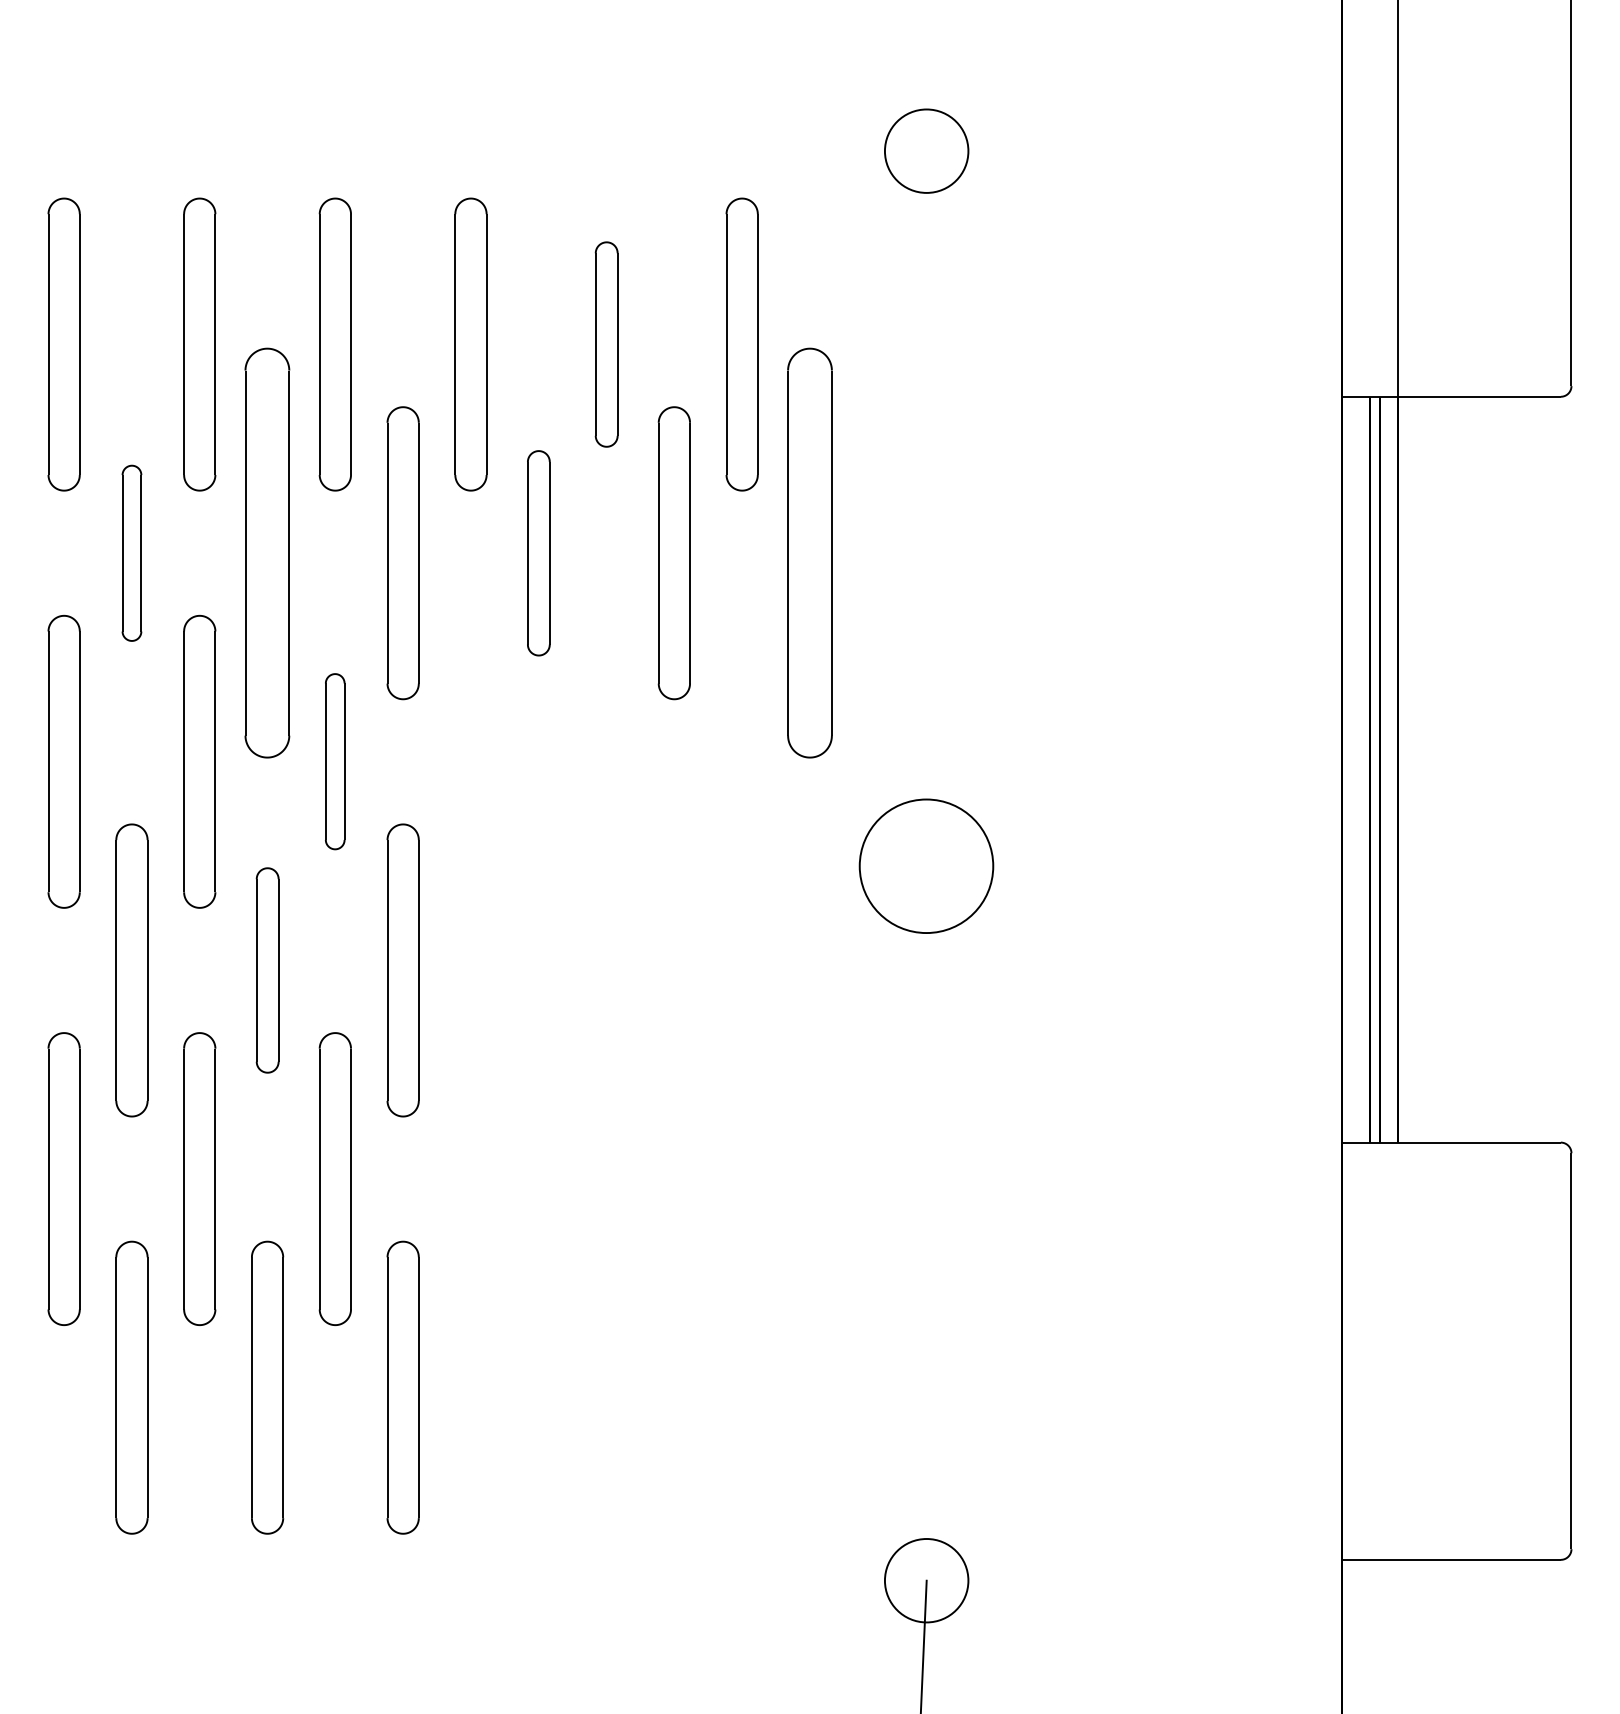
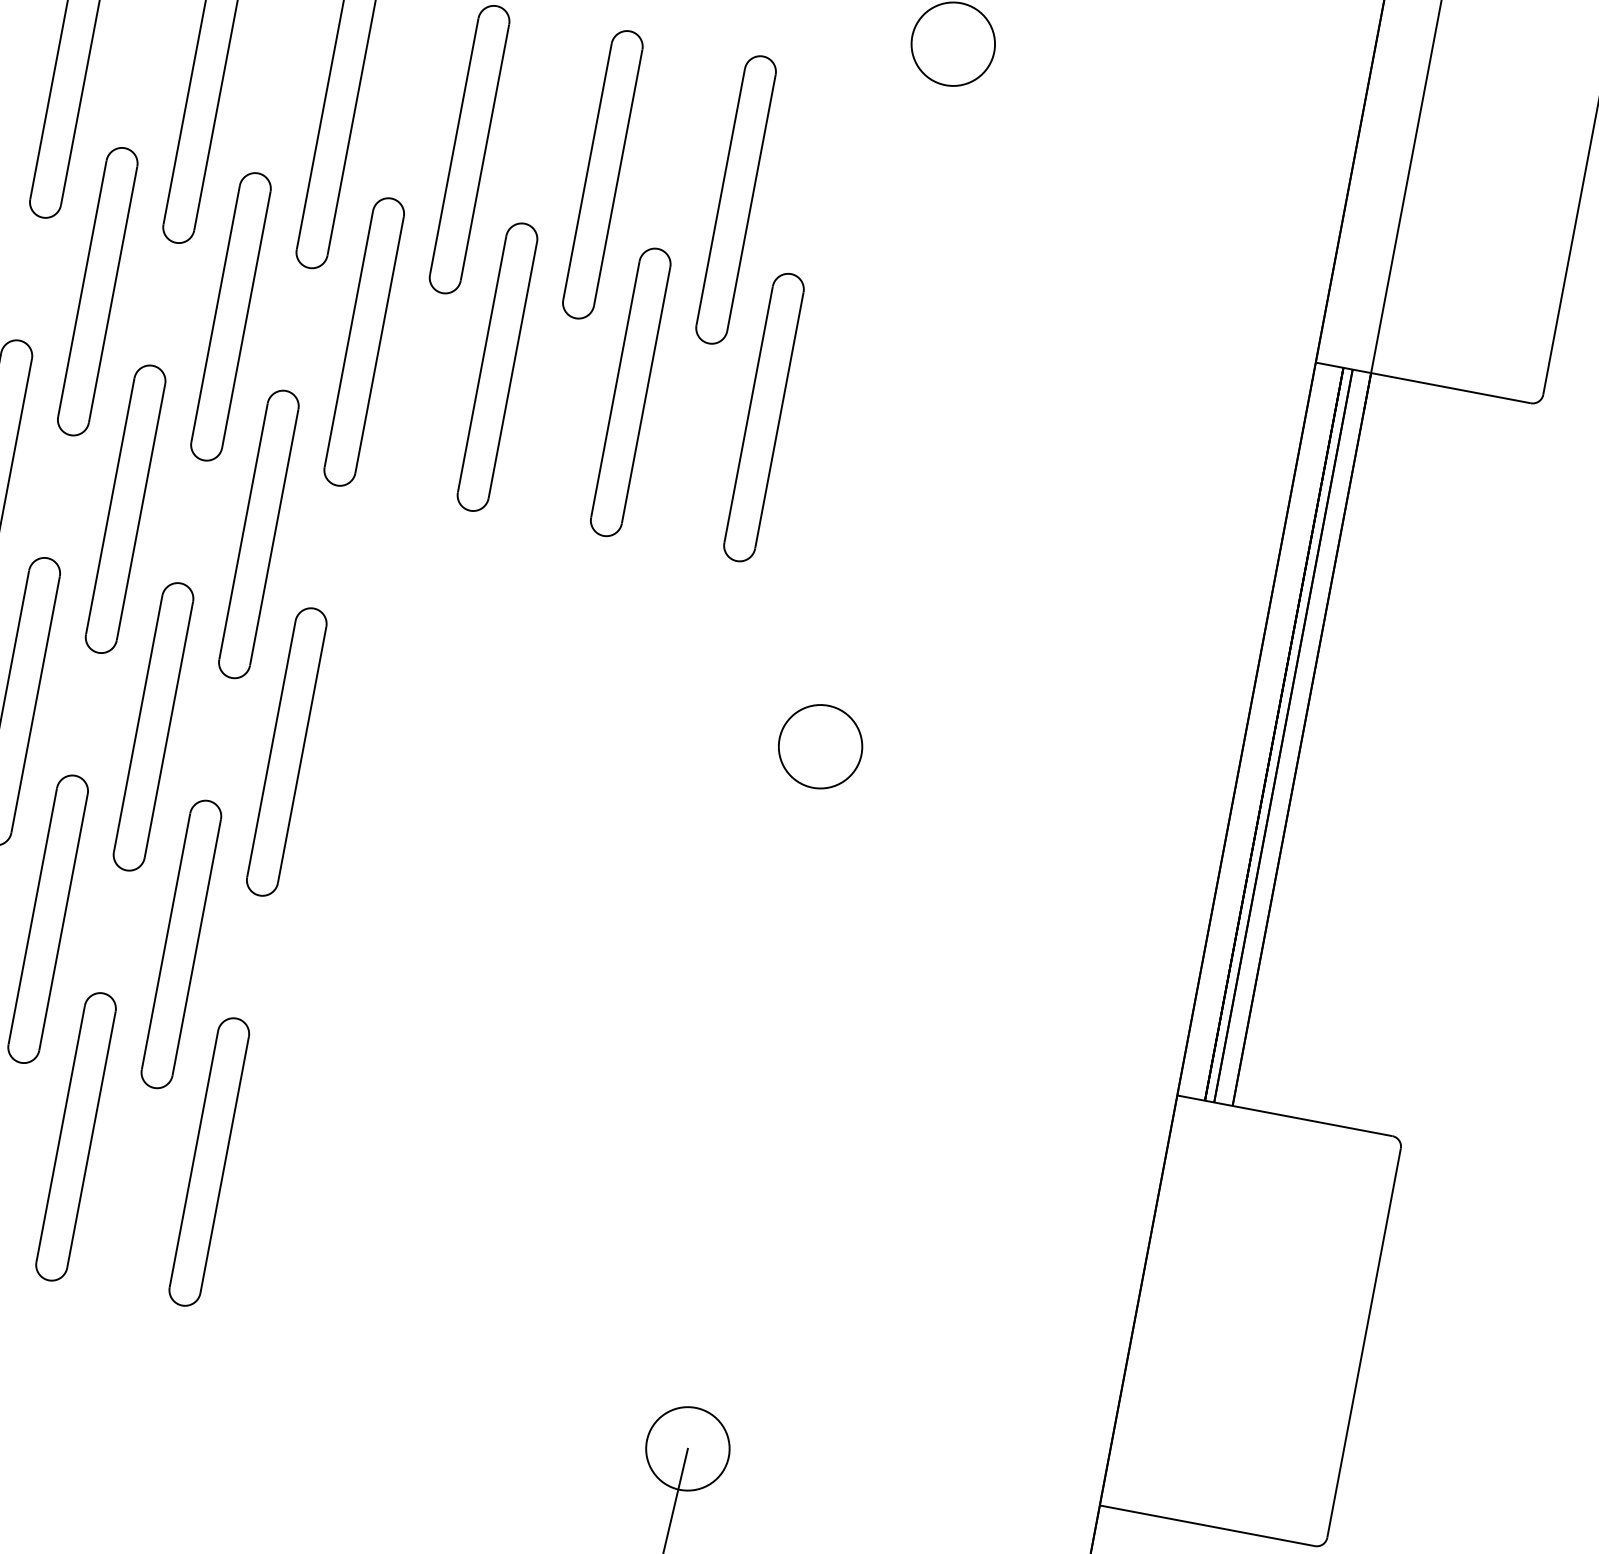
part: (606, 344) -> (602, 174), size x1.43
part: (131, 553) -> (97, 291), size x1.67
part: (267, 553) -> (230, 317), size x0.71
part: (538, 553) -> (497, 367), size x1.43
part: (809, 553) -> (763, 417), size x0.71
part: (334, 761) -> (258, 533), size x1.67
part: (926, 865) -> (820, 746), size x0.62
part: (267, 970) -> (153, 726), size x1.43

